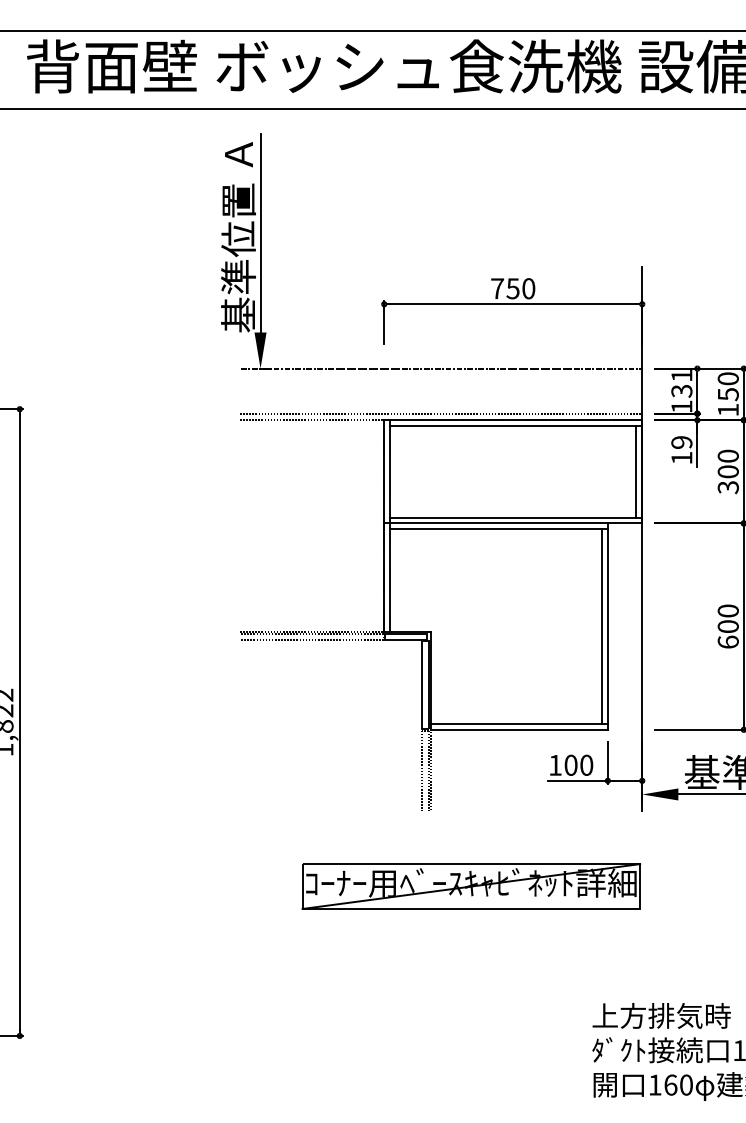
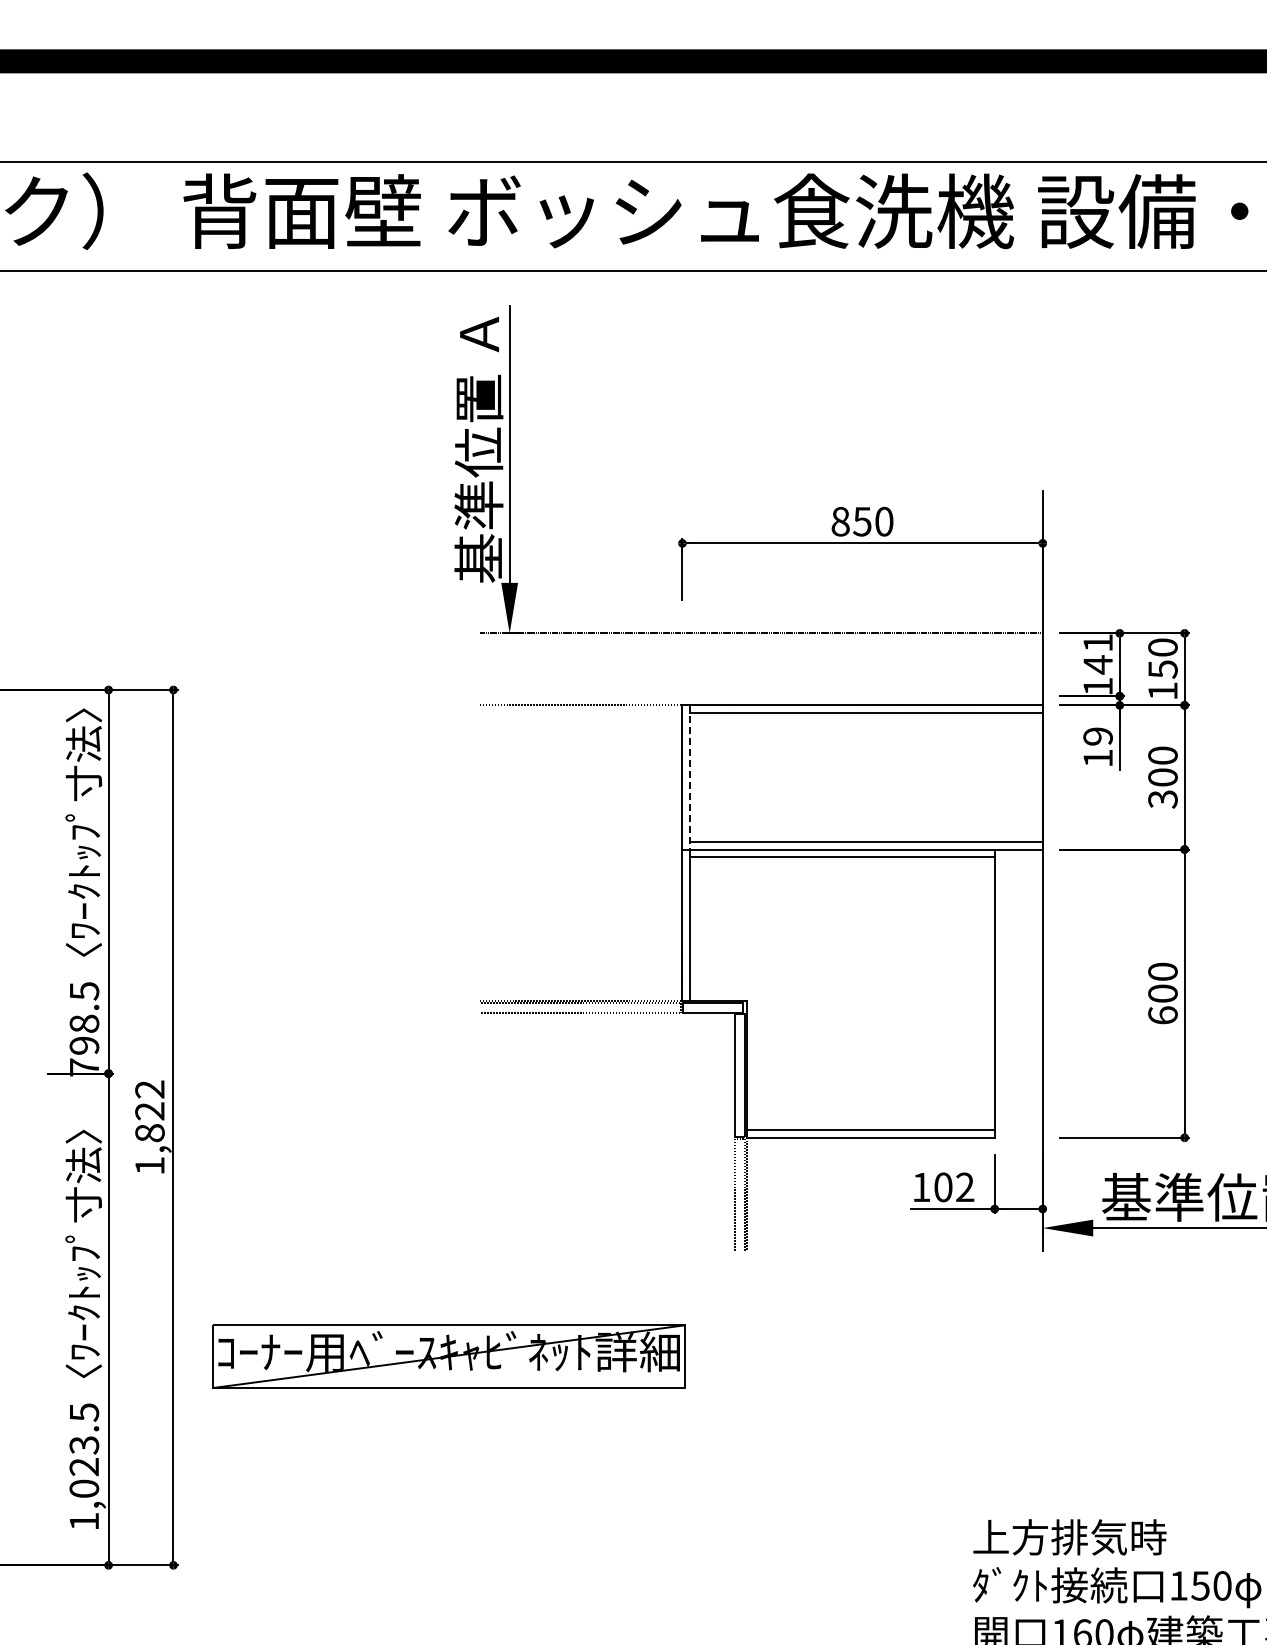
text: (497, 288) -> (840, 521), 750 -> 850
text: (681, 390) -> (1097, 664), 131 -> 141
line: (440, 413) -> (761, 696), removed
line: (390, 471) -> (690, 777), solid -> dashed
line: (636, 471) -> (1034, 777), removed
line: (602, 626) -> (987, 993), removed
text: (586, 765) -> (965, 1187), 100 -> 102
part: (470, 886) -> (448, 1356), moved

